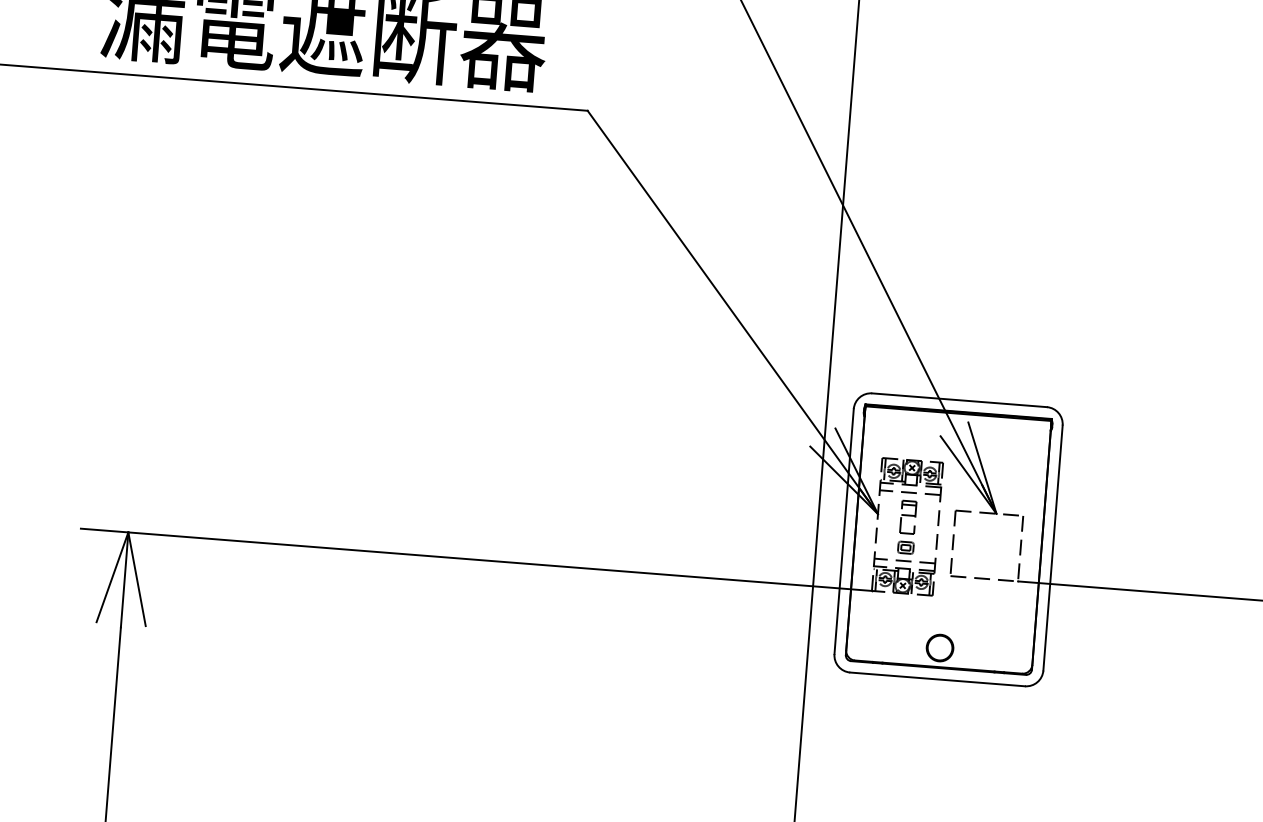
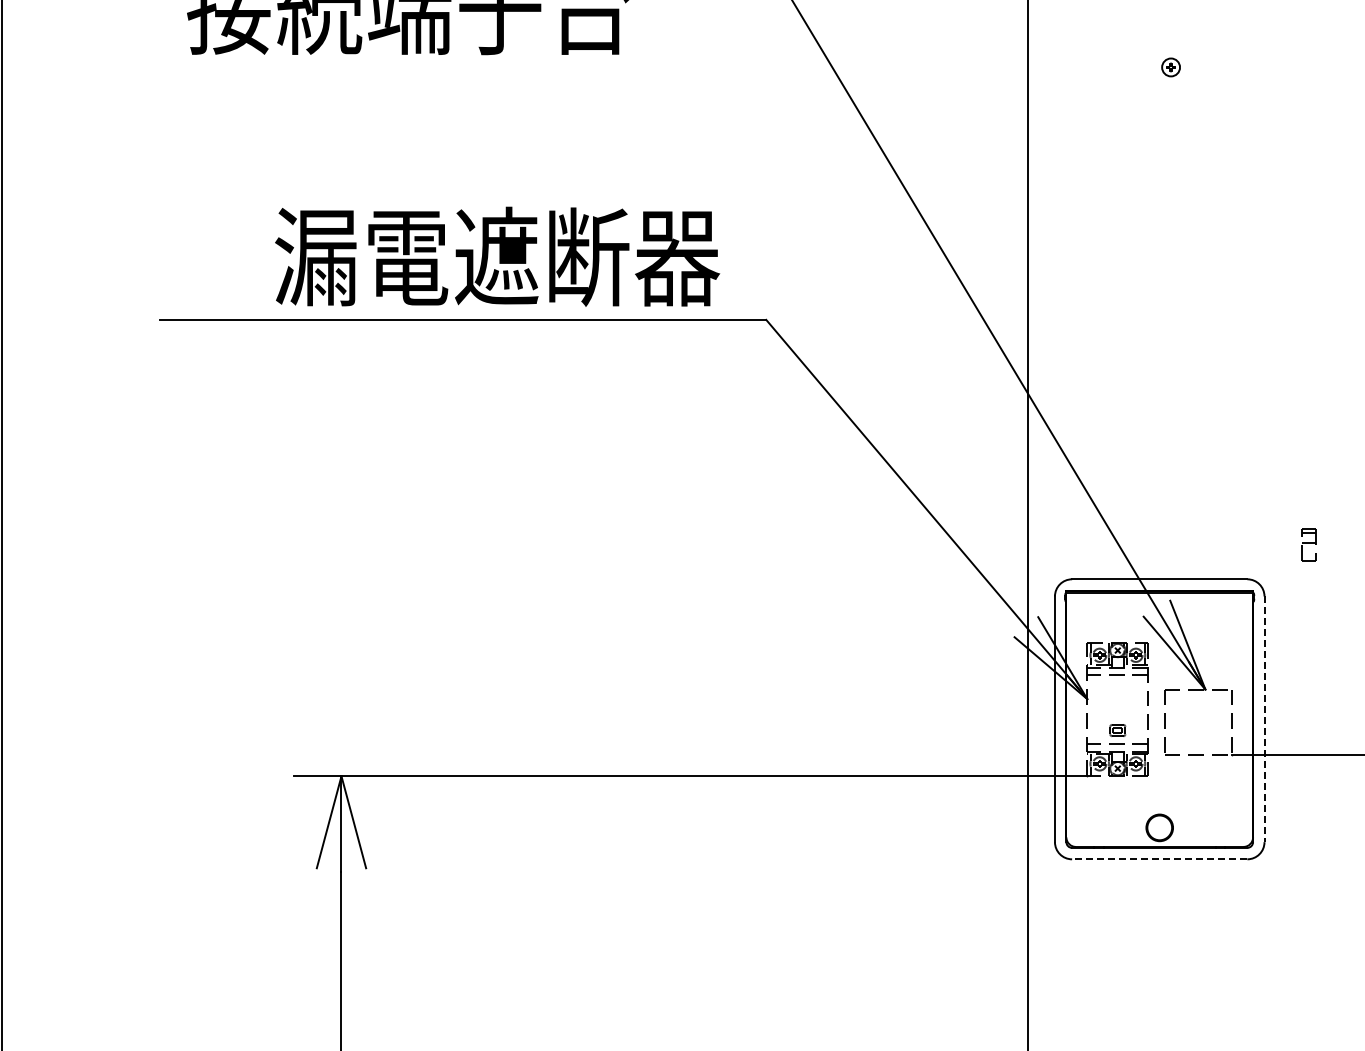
part: (908, 516) -> (1308, 544), moved
line: (1053, 548) -> (1264, 719), solid -> dashed
line: (937, 679) -> (1159, 859), solid -> dashed

